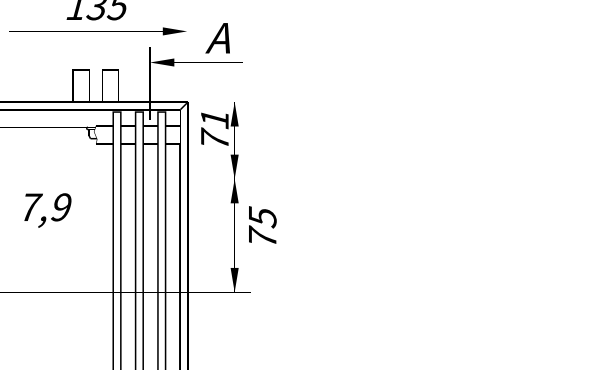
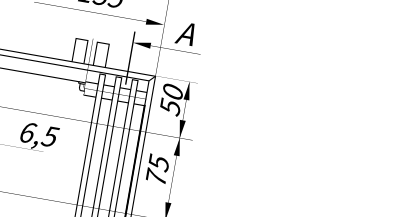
text: (214, 130) -> (171, 100), 71 -> 50
text: (46, 207) -> (39, 134), 7,9 -> 6,5
text: (262, 224) -> (157, 168), moved

